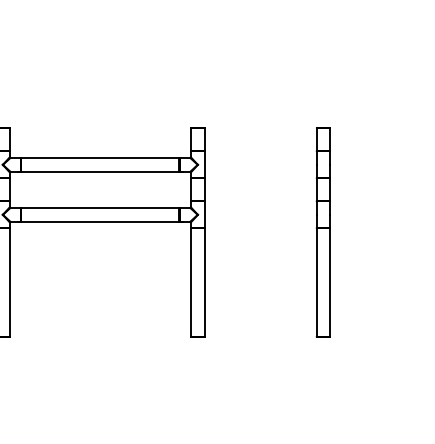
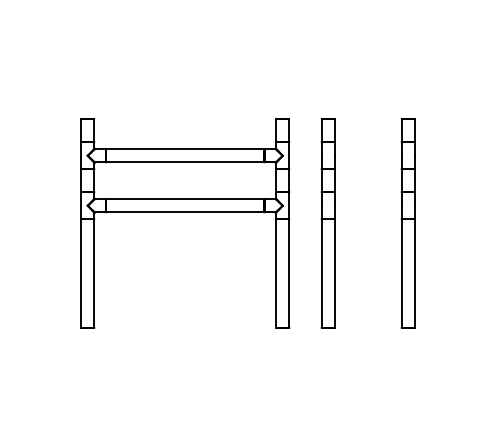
part: (242, 232) -> (327, 223), added

